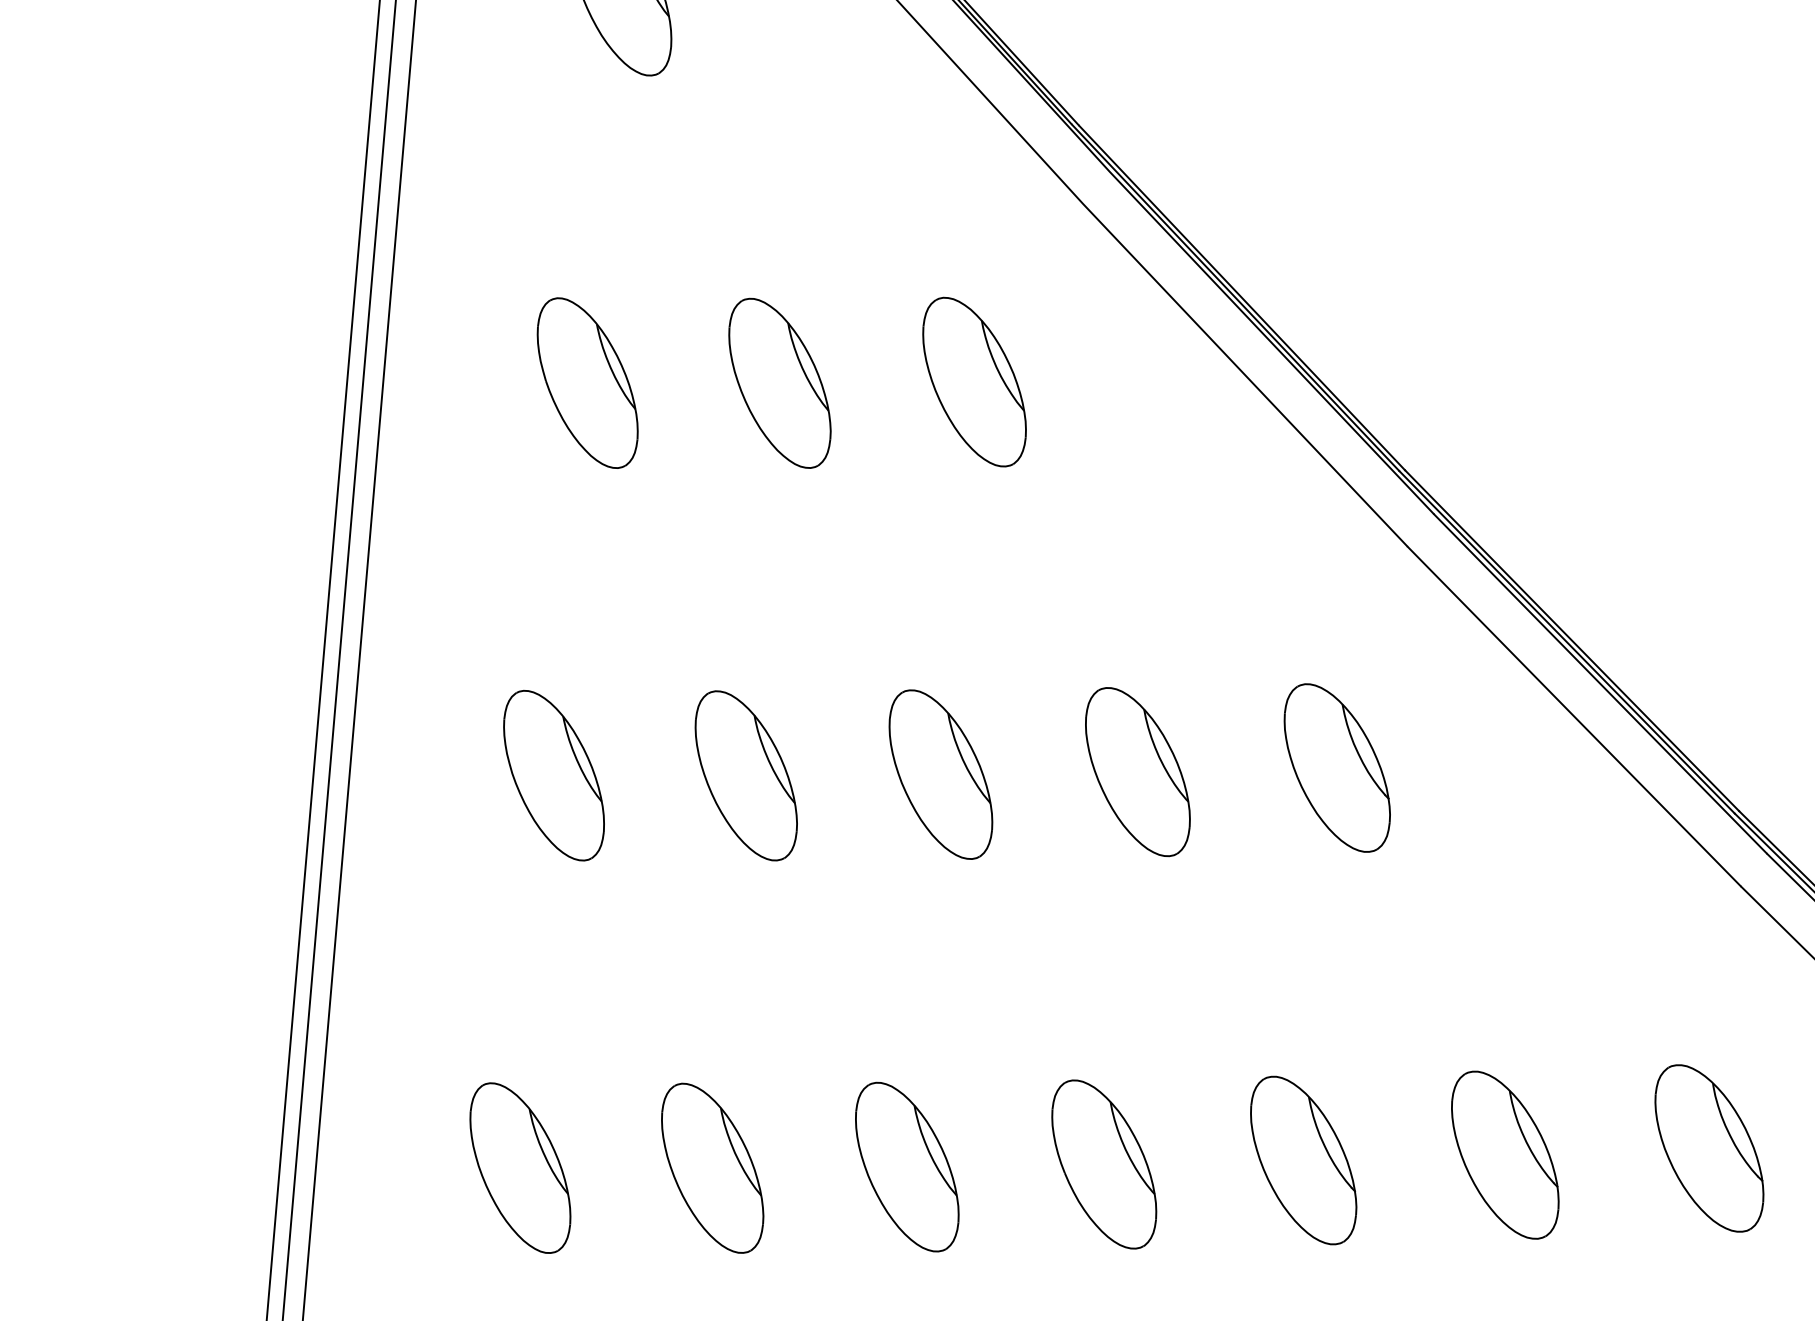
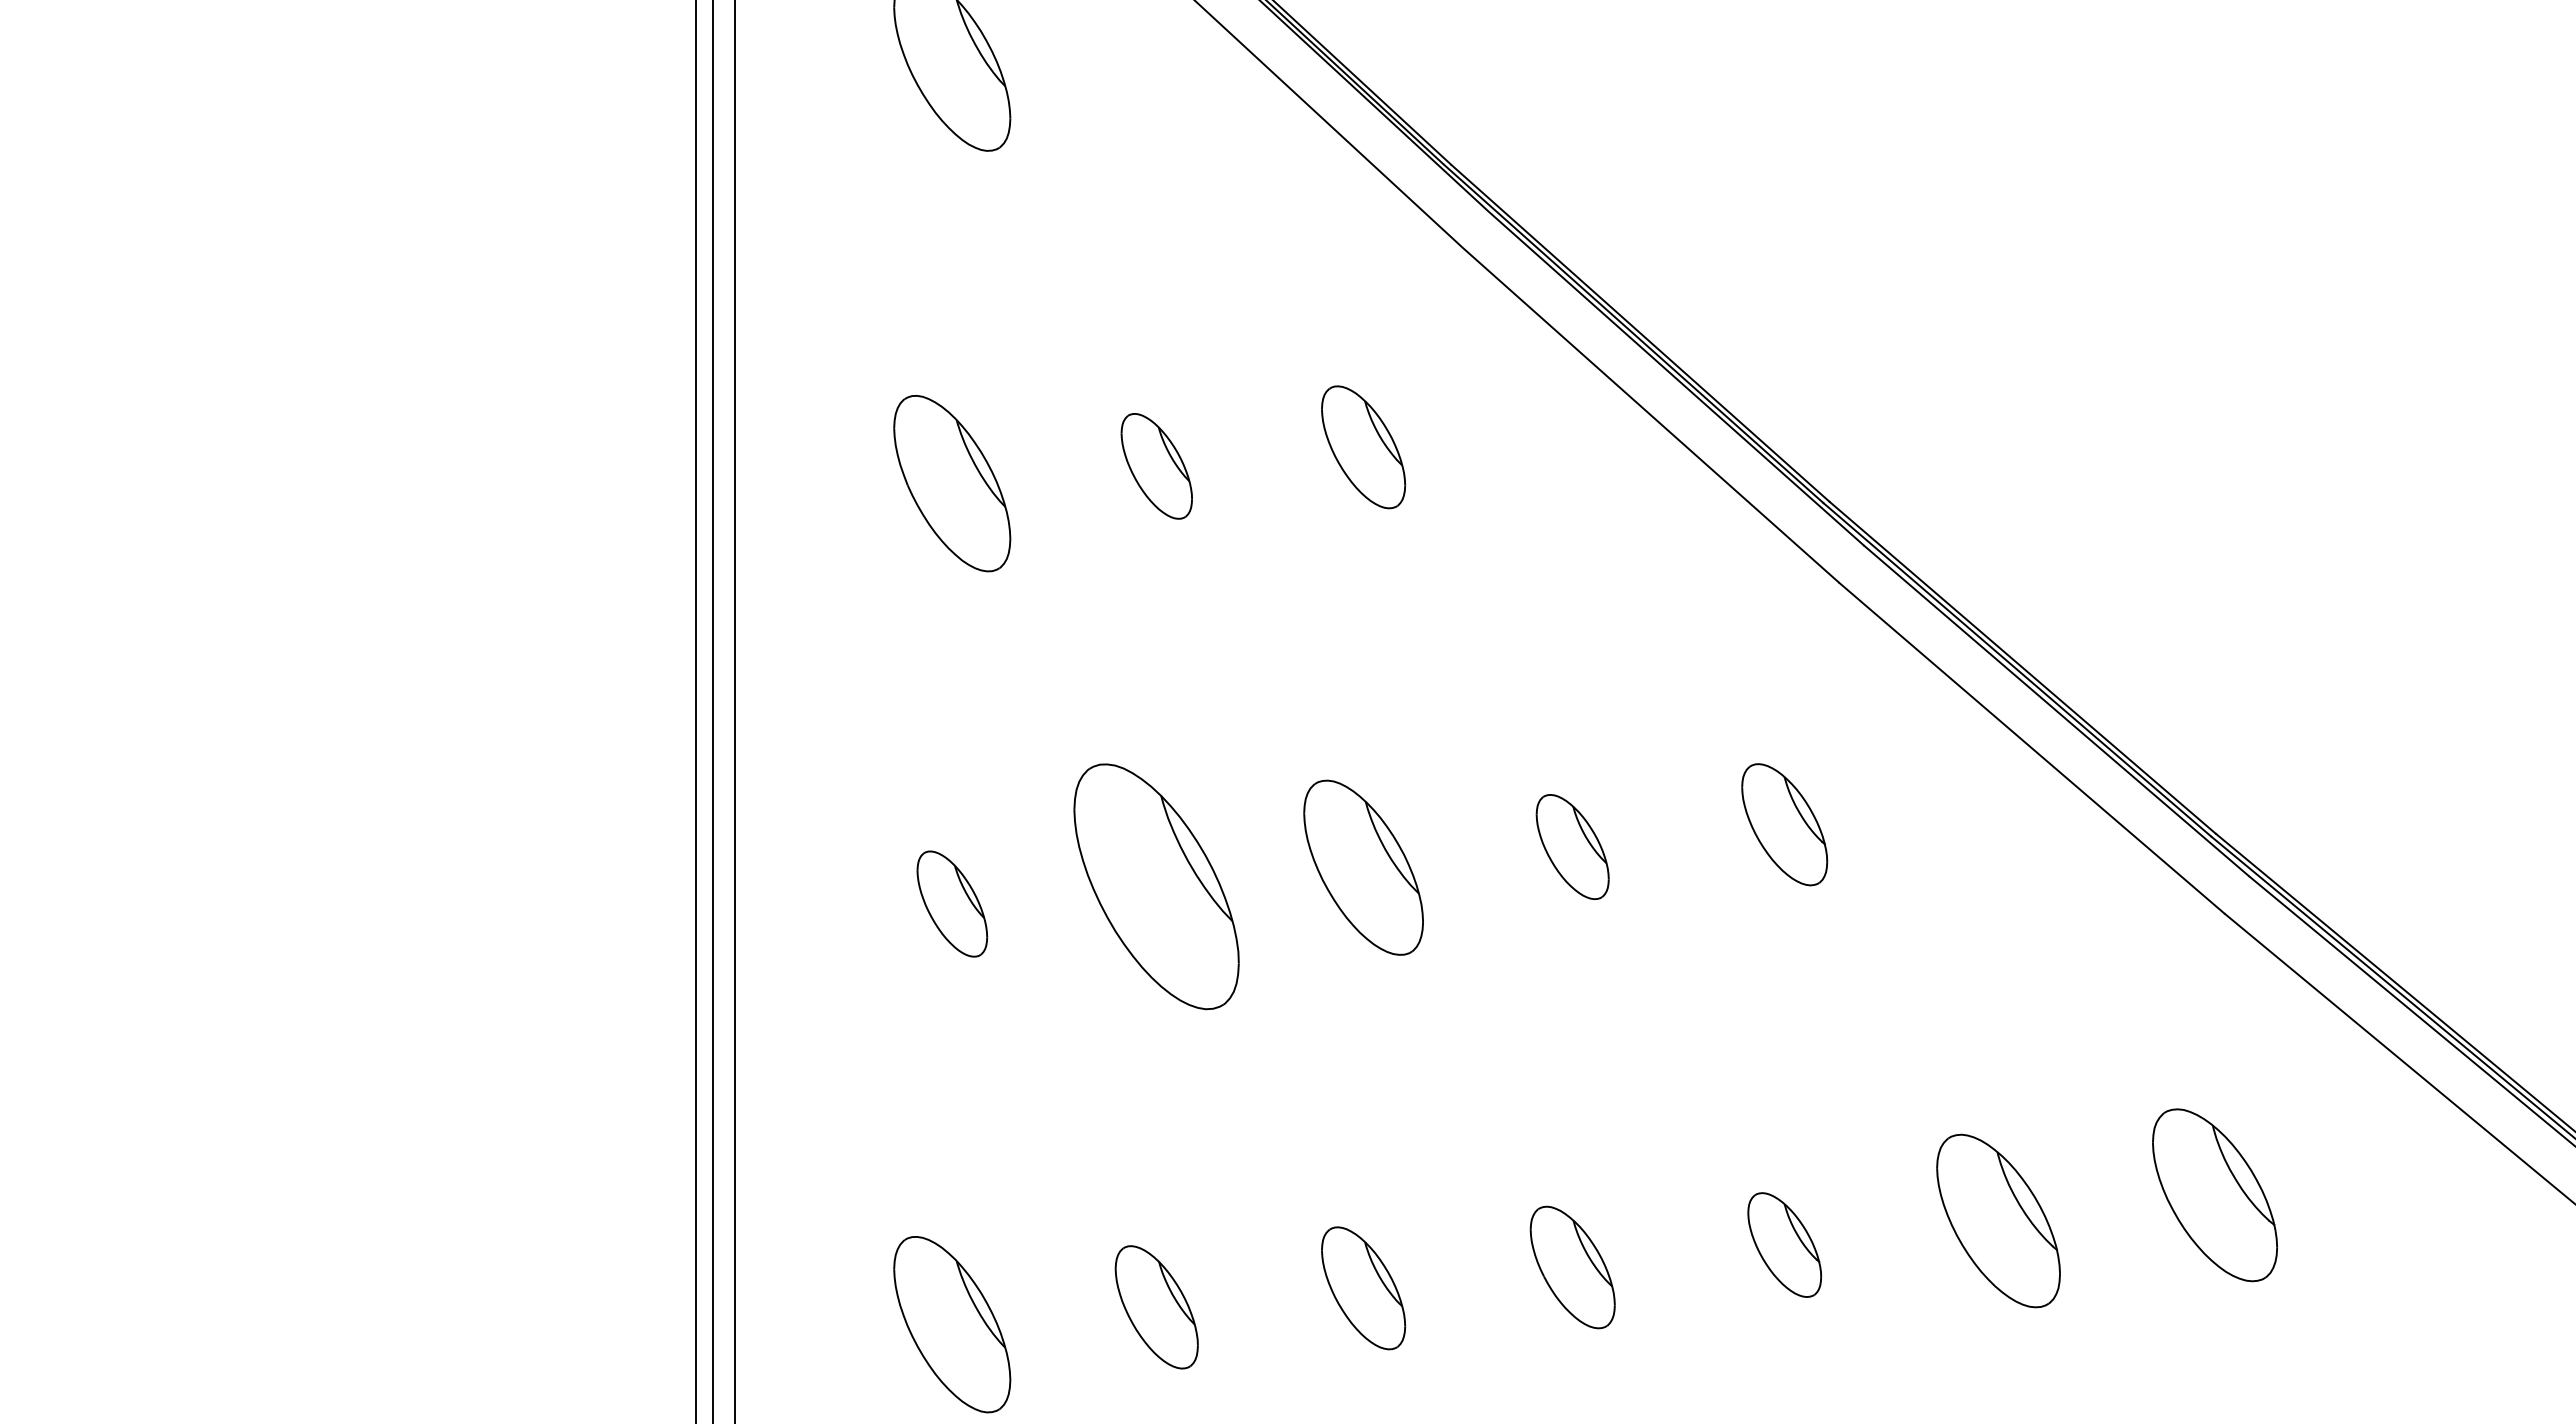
part: (974, 382) -> (1363, 447), size x0.7
part: (779, 383) -> (1156, 466), size x0.6
part: (1337, 767) -> (1784, 824), size x0.7
part: (1137, 771) -> (1572, 846), size x0.6
part: (554, 775) -> (952, 903), size x0.6
part: (746, 775) -> (1156, 886), size x1.4
part: (1303, 1159) -> (1784, 1244), size x0.6
part: (1103, 1164) -> (1572, 1267), size x0.7
part: (907, 1167) -> (1363, 1288), size x0.7
part: (712, 1168) -> (1156, 1307), size x0.7

